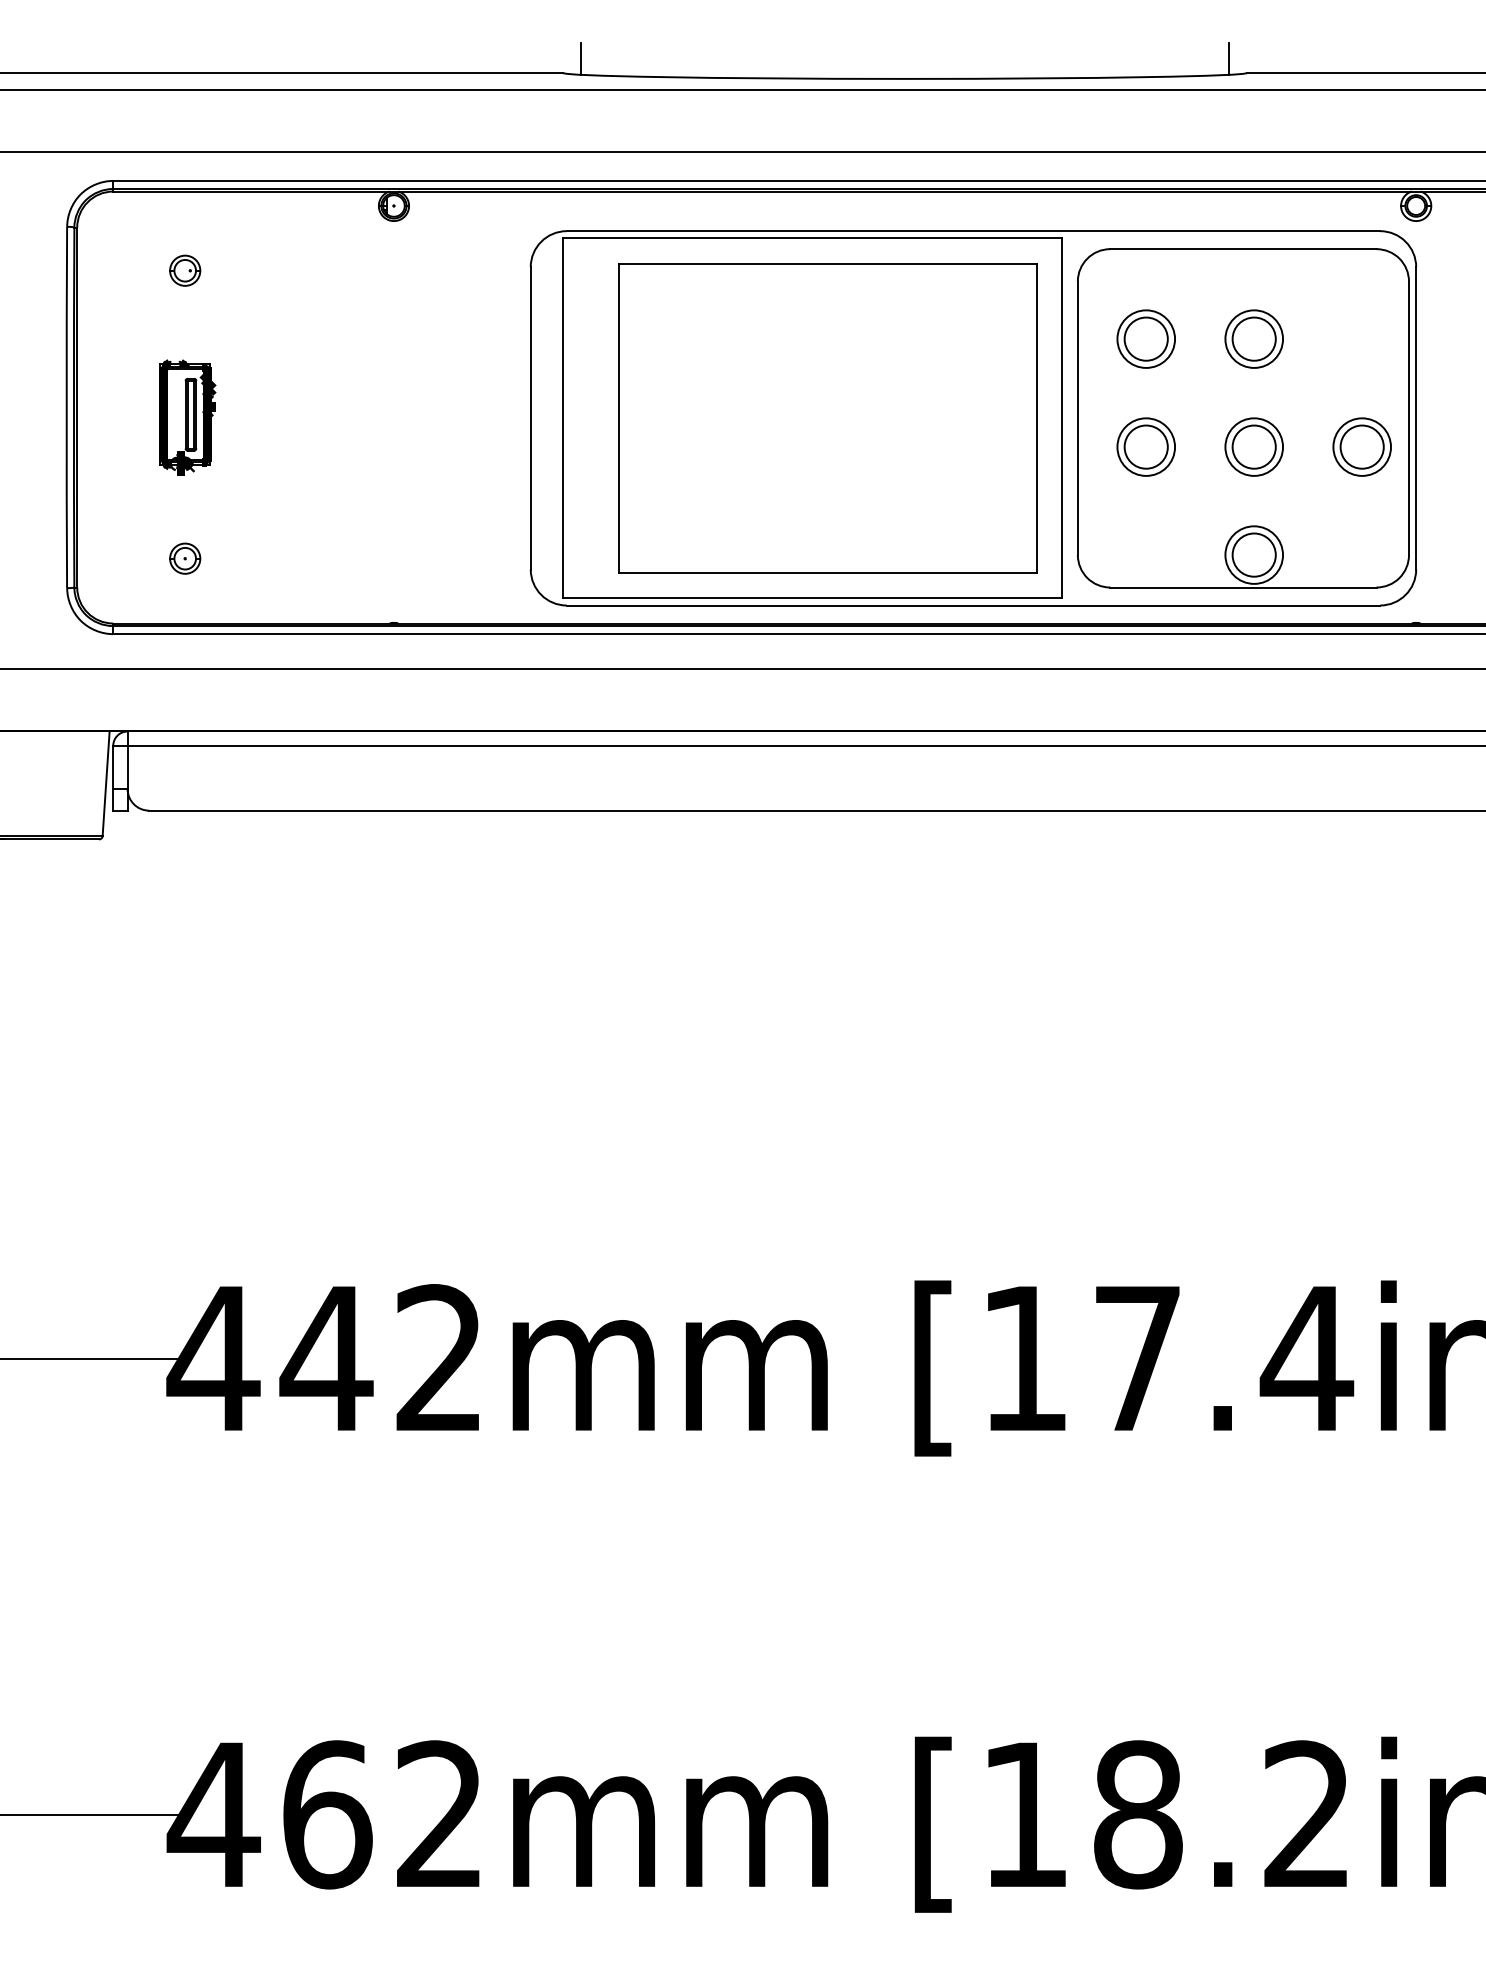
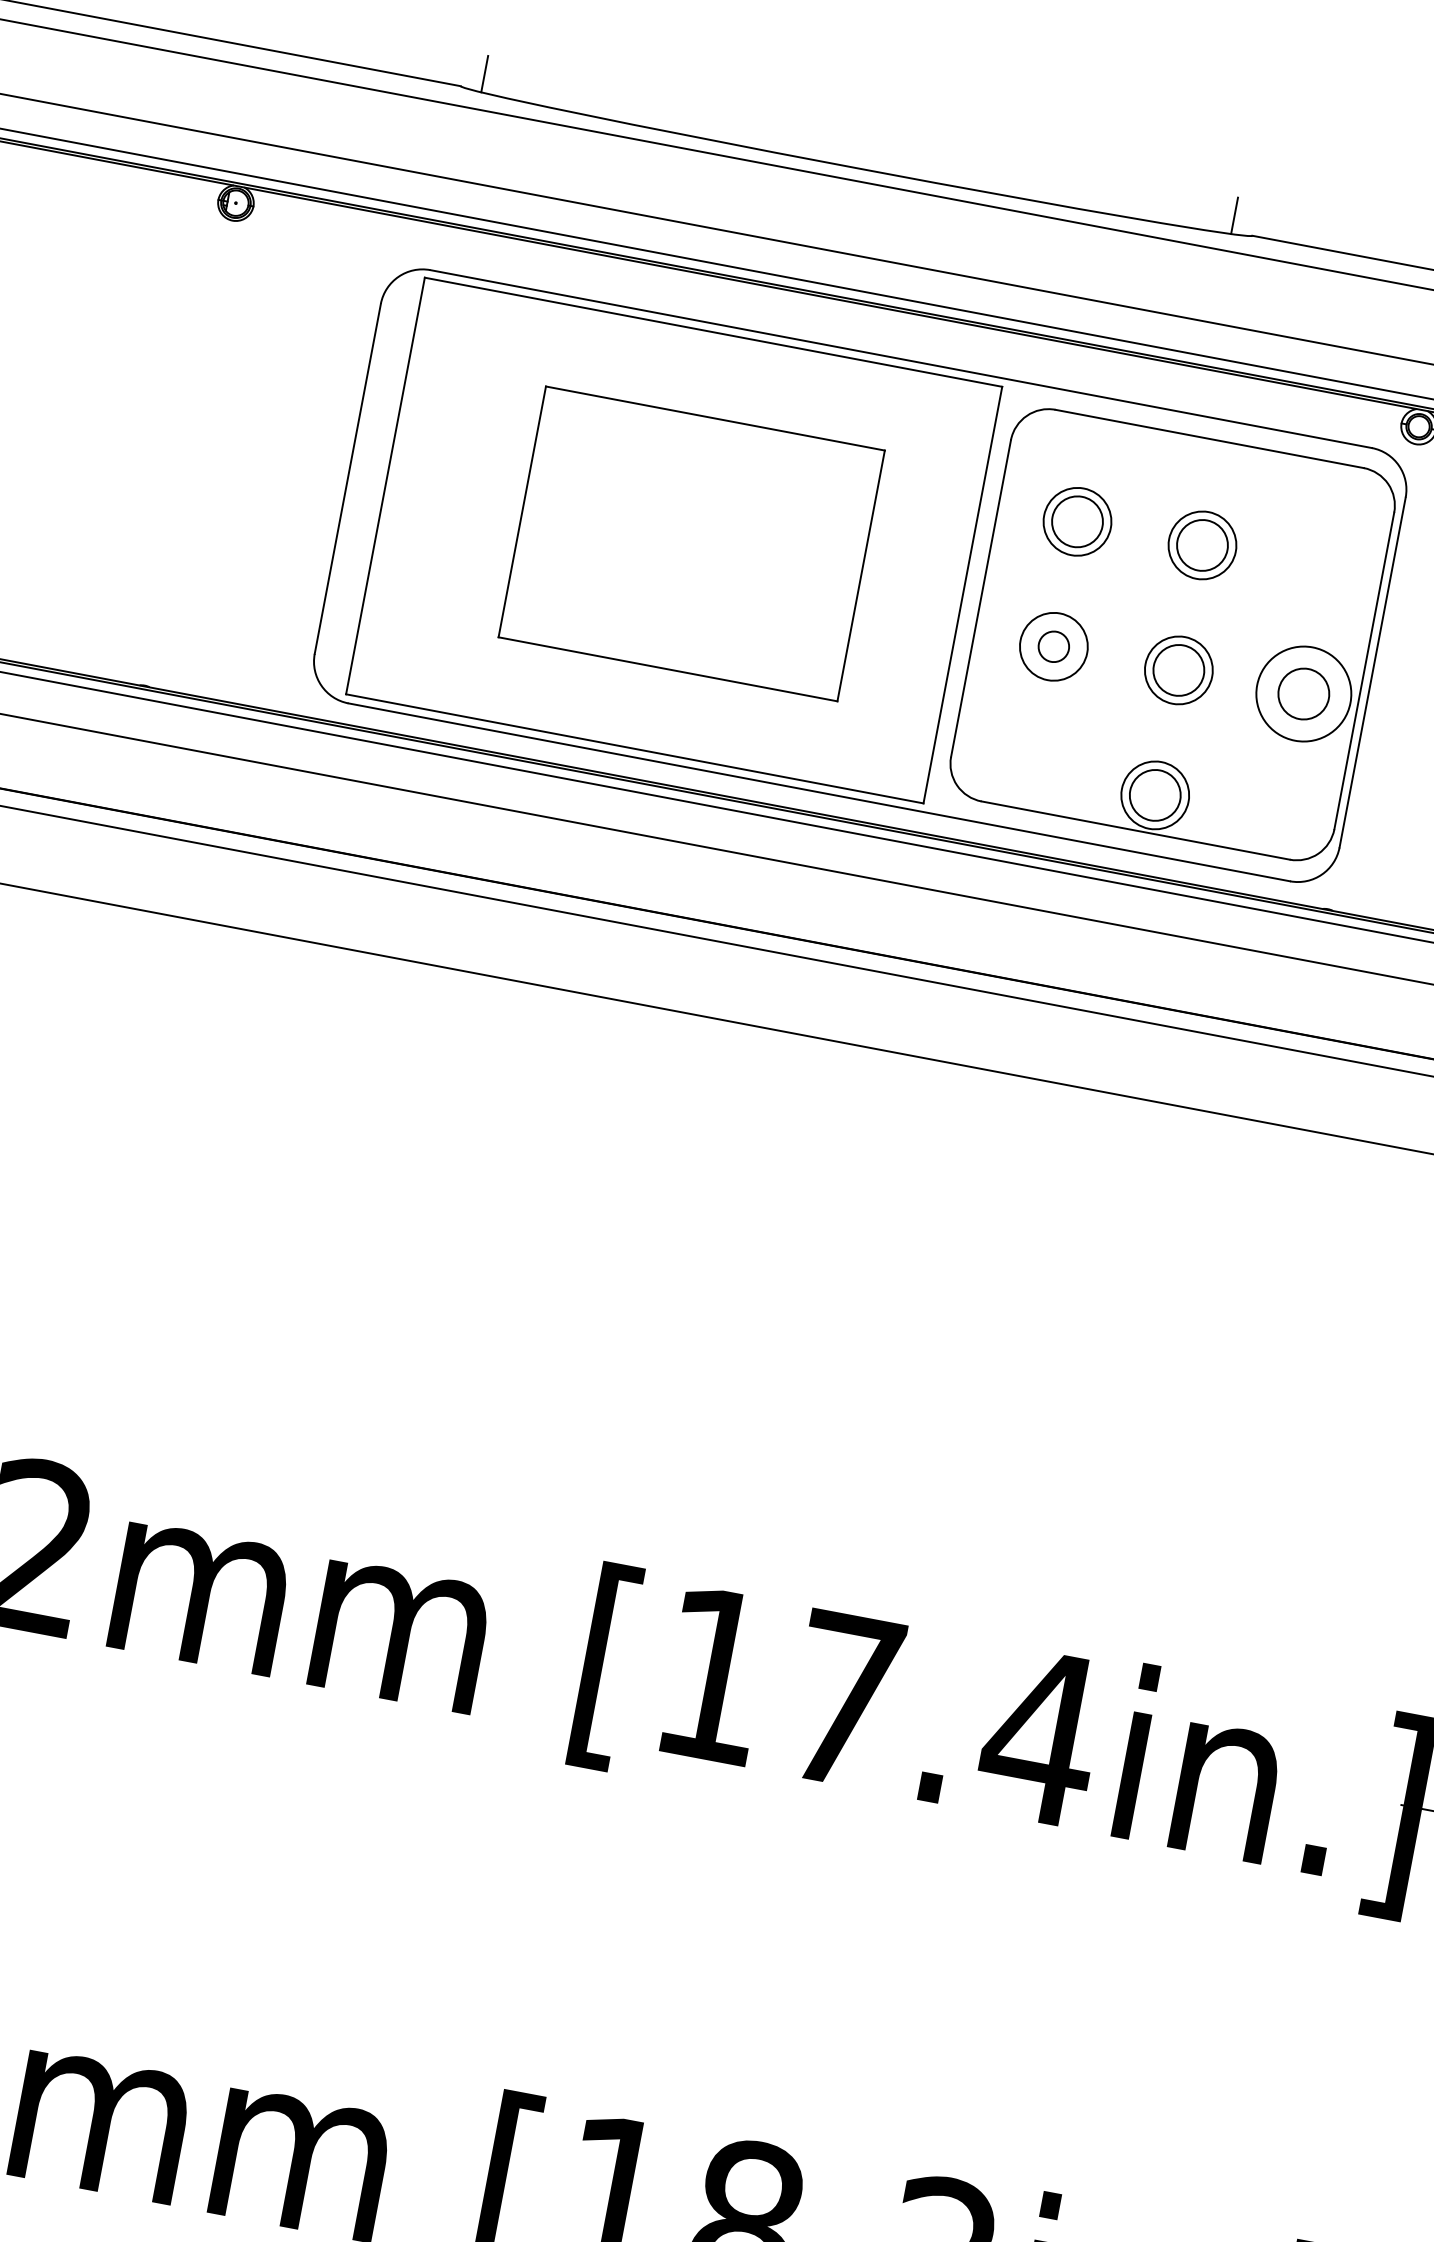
part: (827, 418) -> (691, 543), size x0.7
circle: (1145, 446) -> (1053, 645), size x0.6
circle: (1361, 446) -> (1303, 693), size x1.4

